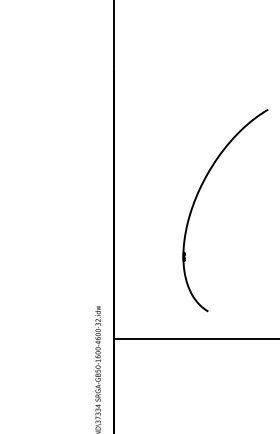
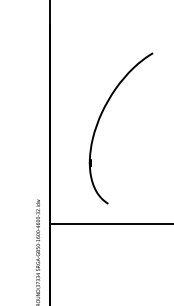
part: (197, 197) -> (100, 118), moved

